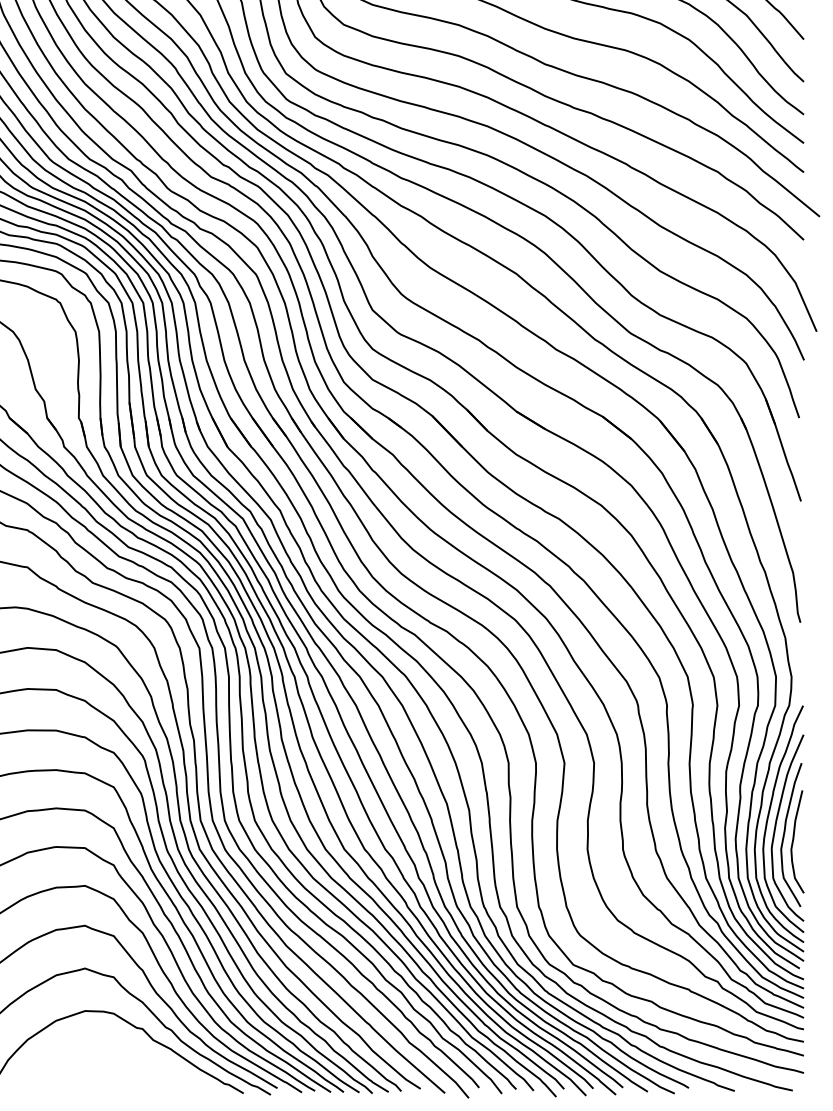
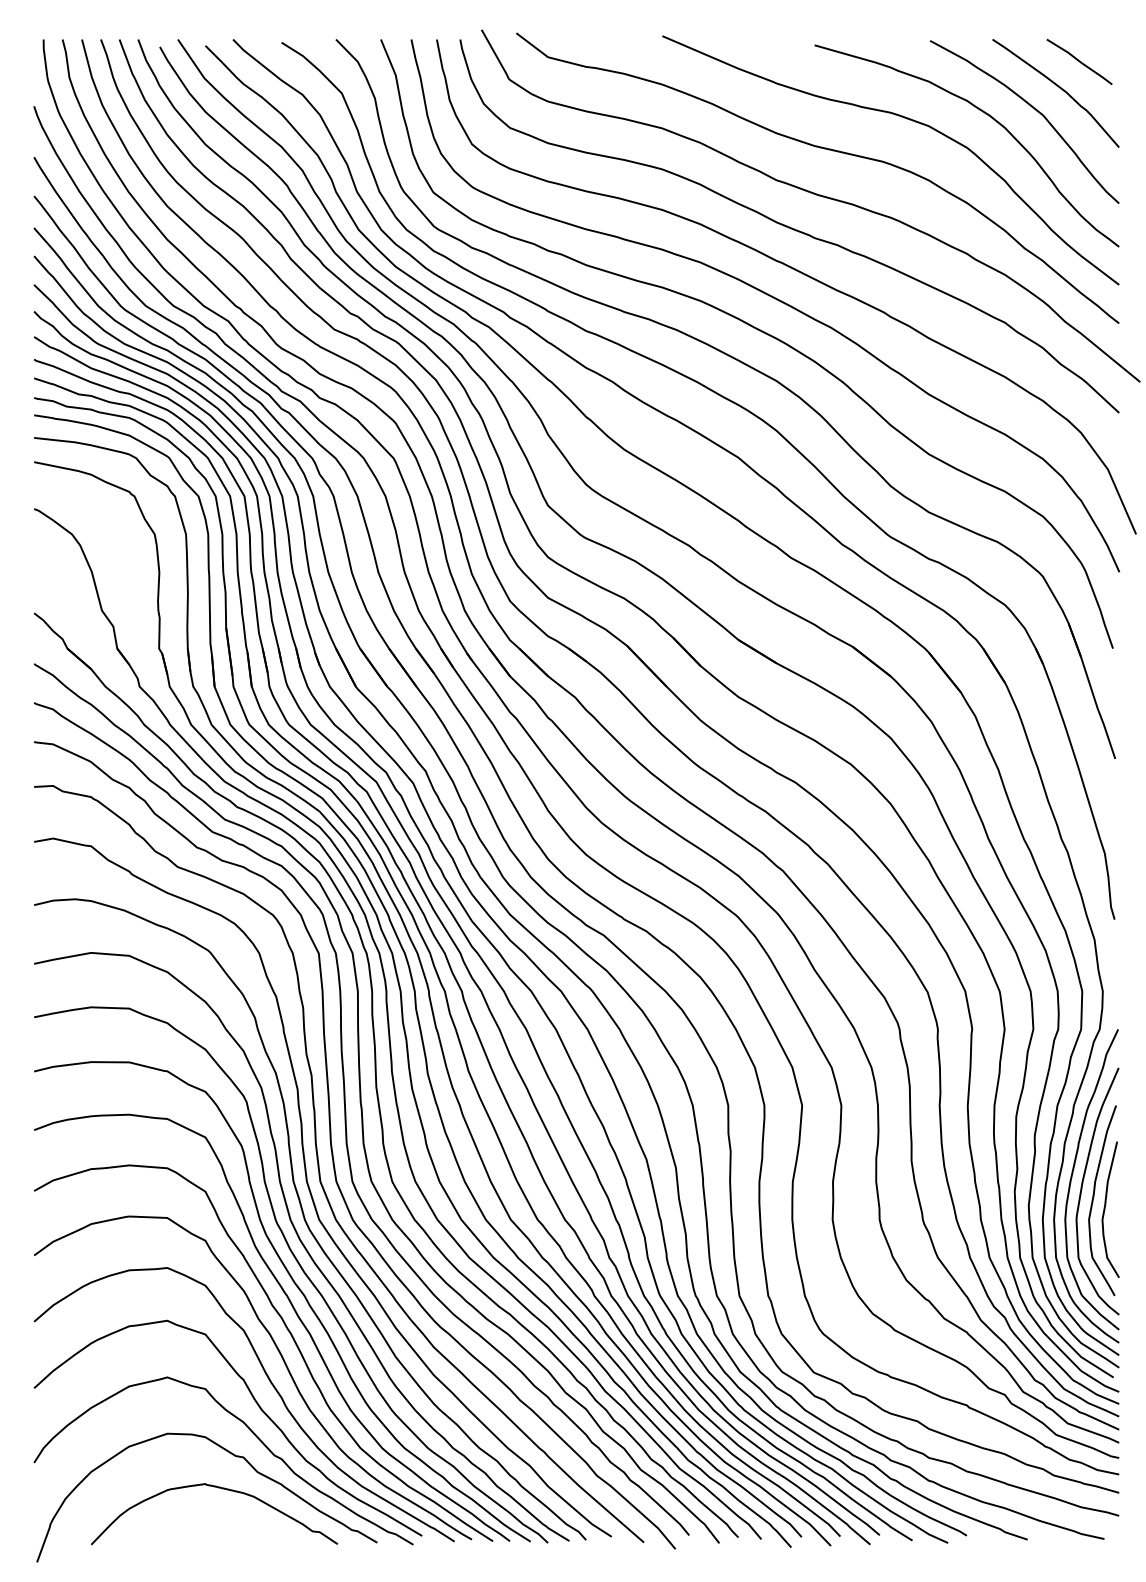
curve: (126, 1053) -> (222, 1489), added

